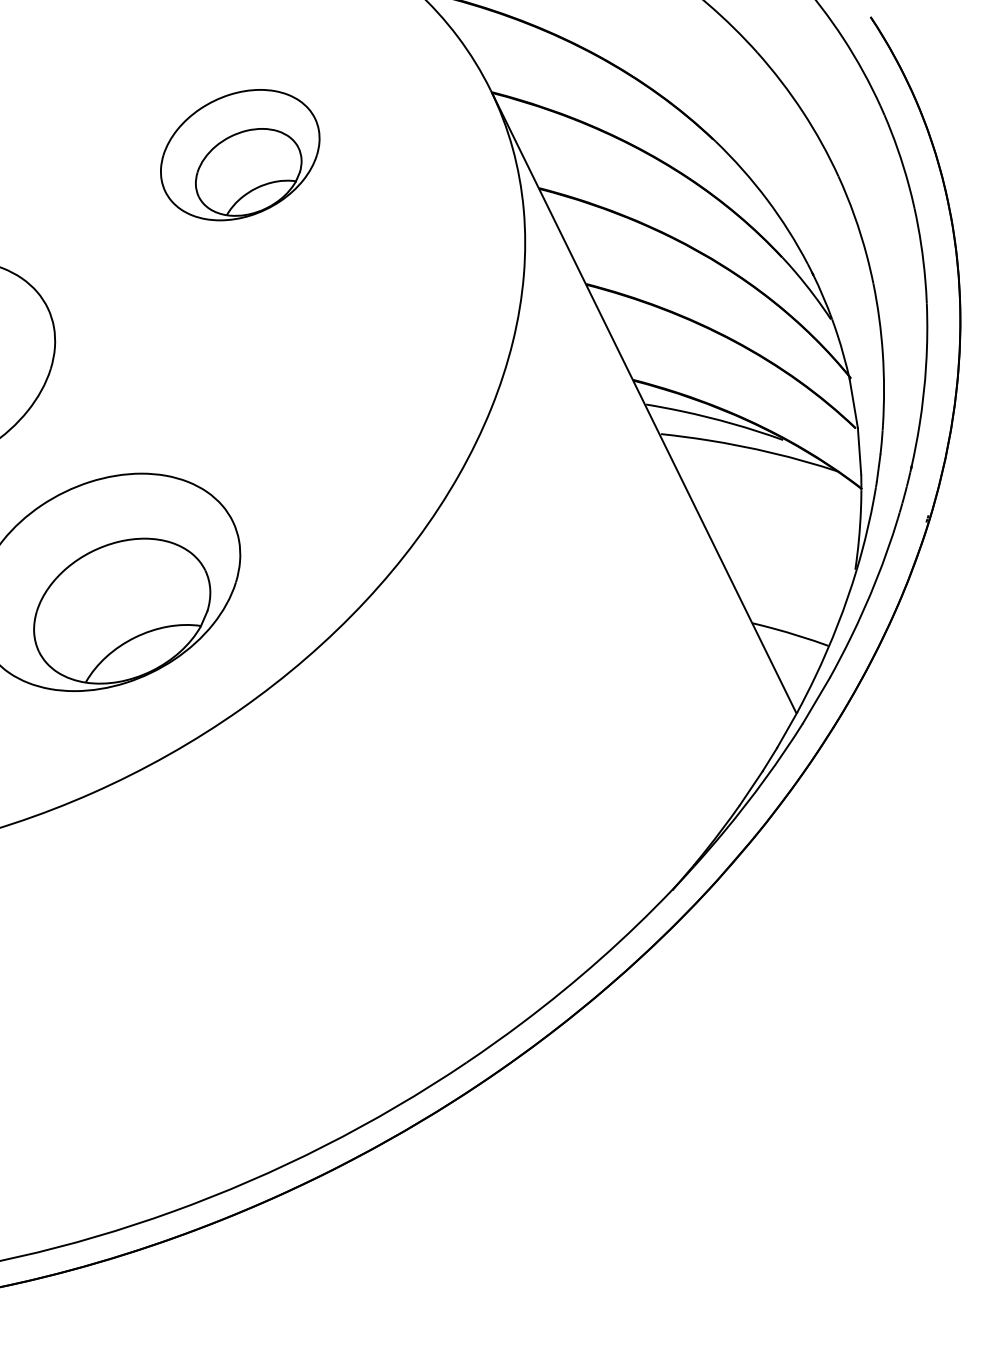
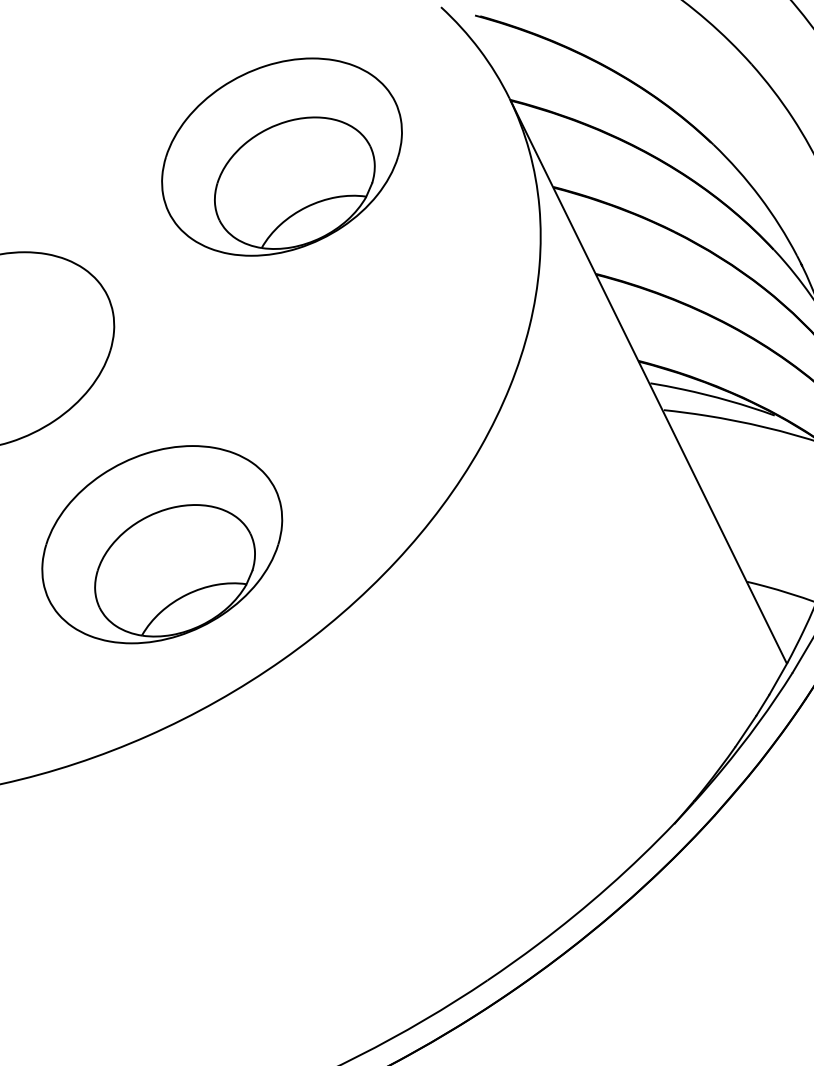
part: (240, 154) -> (282, 156), size x1.67

